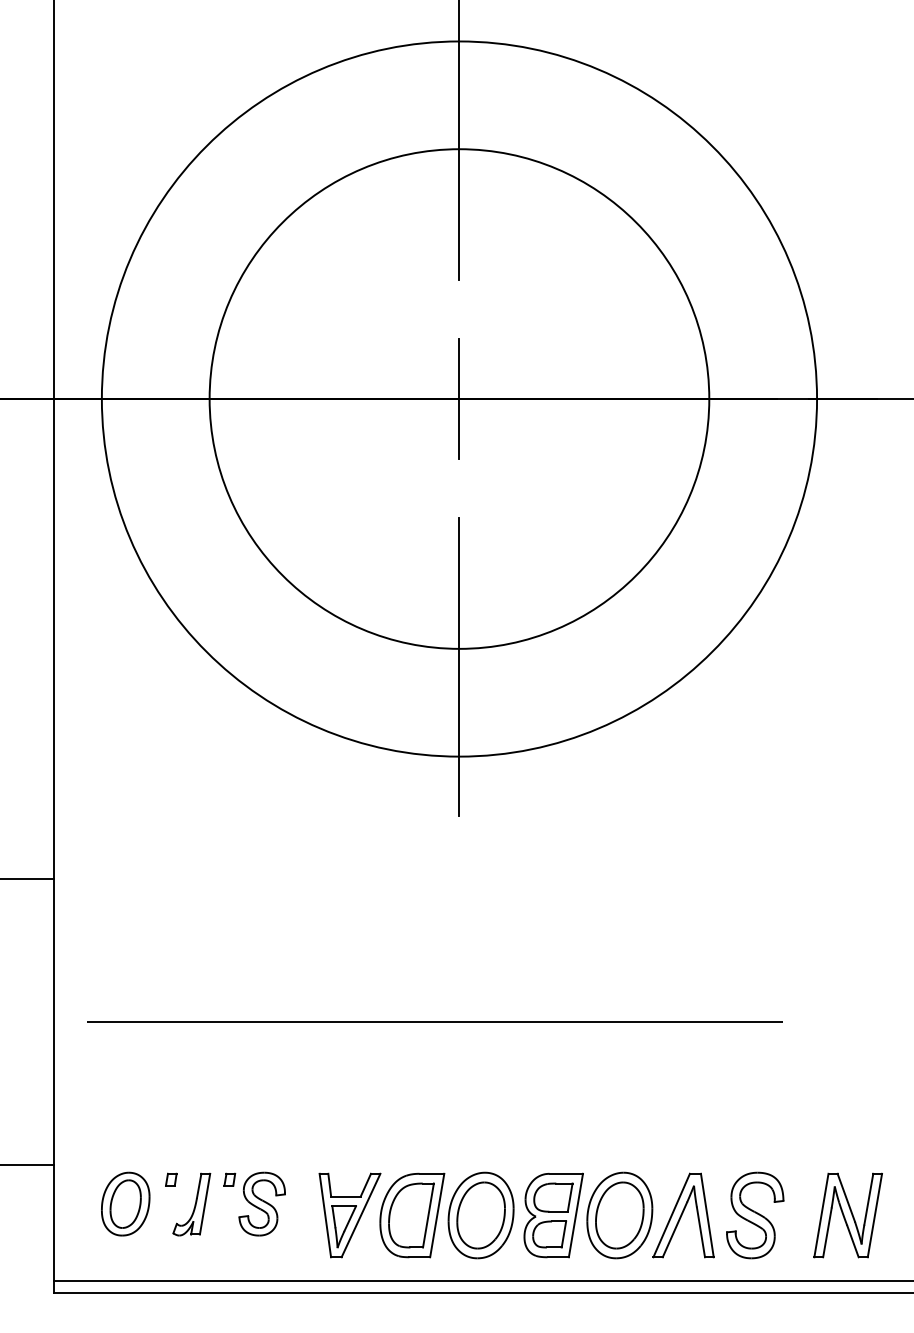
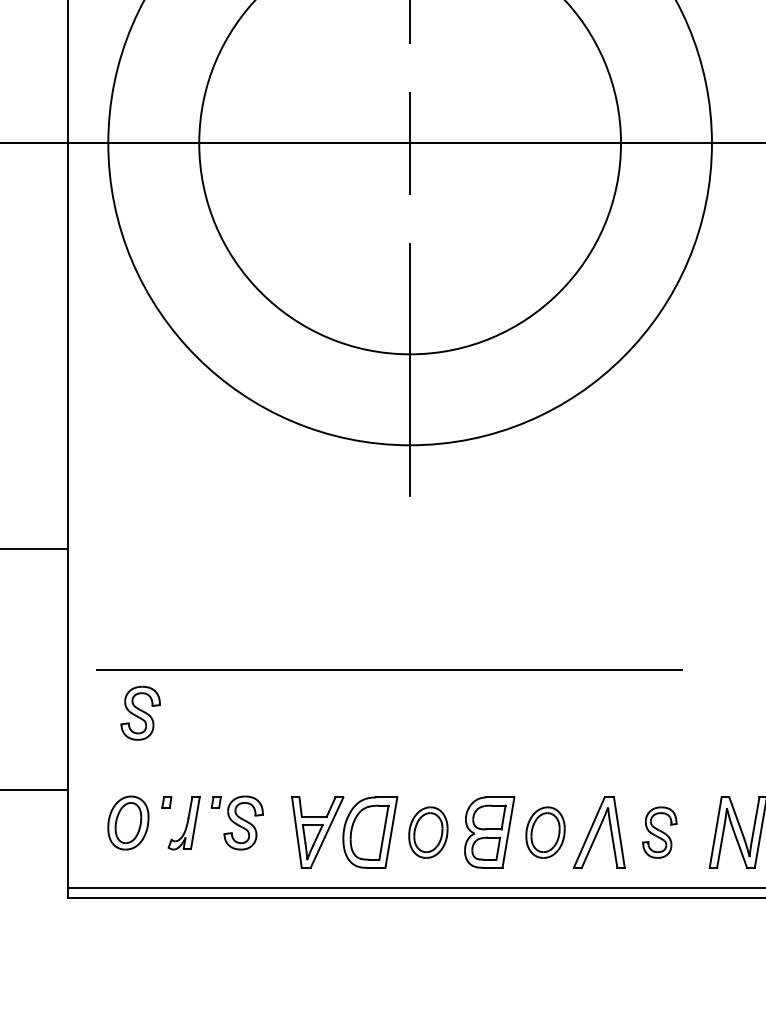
part: (139, 1073) -> (140, 712), added
part: (480, 1215) -> (427, 832), size x0.7
part: (619, 1215) -> (545, 832), size x0.7
part: (755, 1215) -> (660, 832), size x0.7

